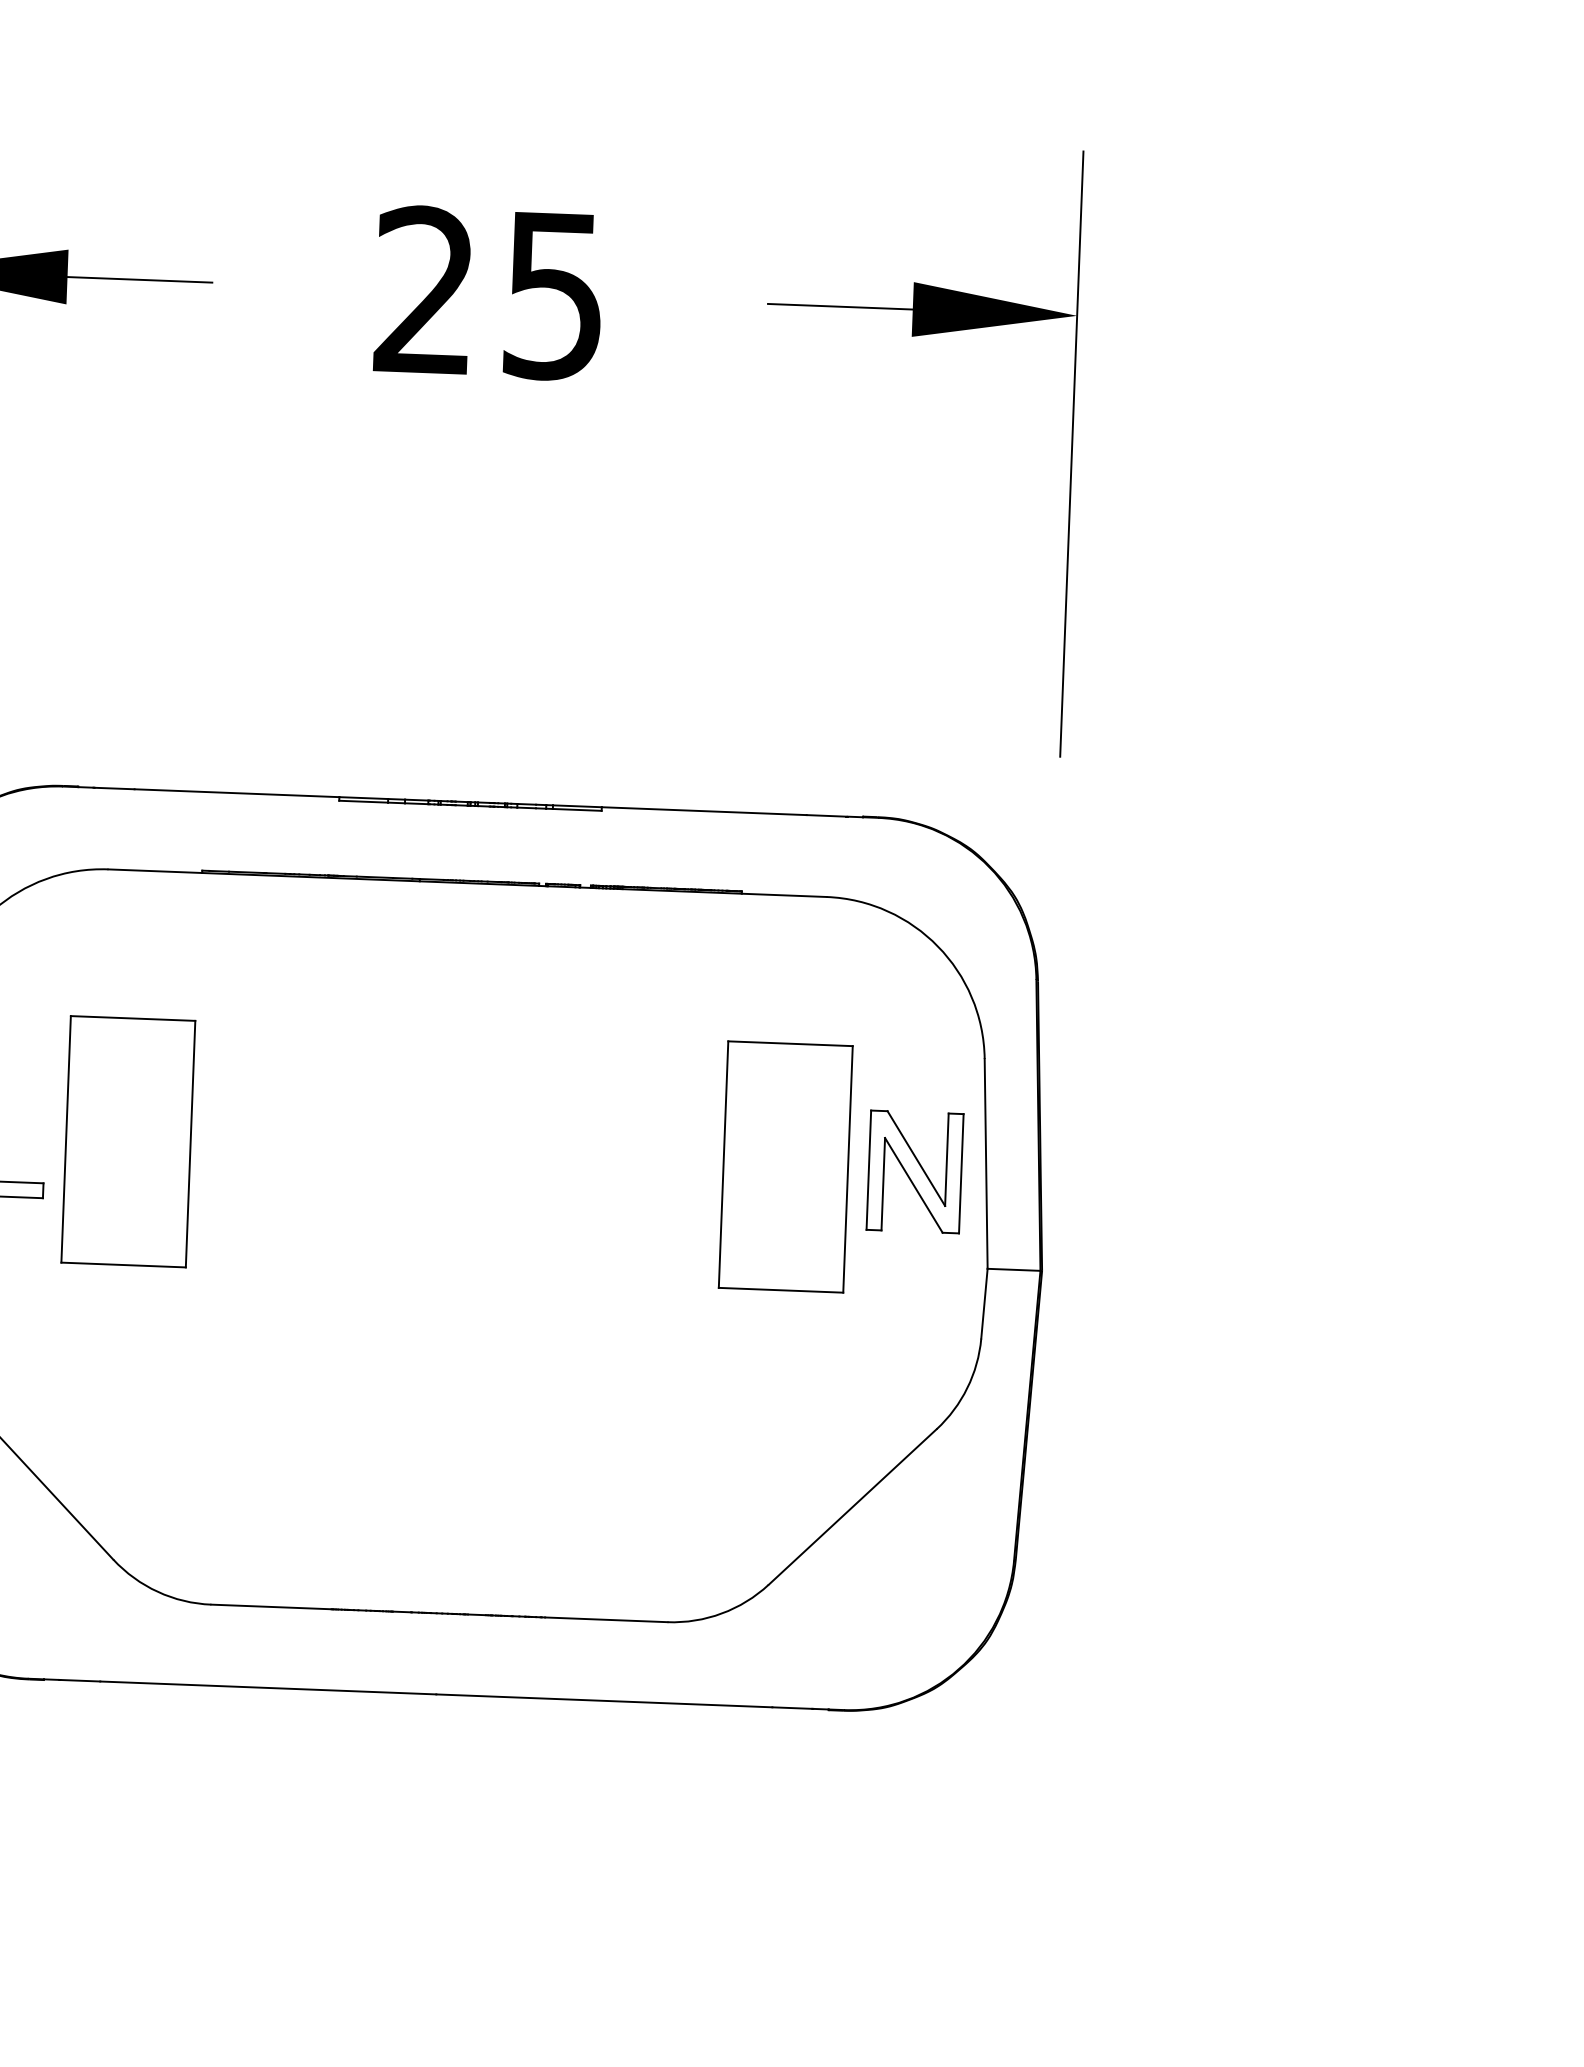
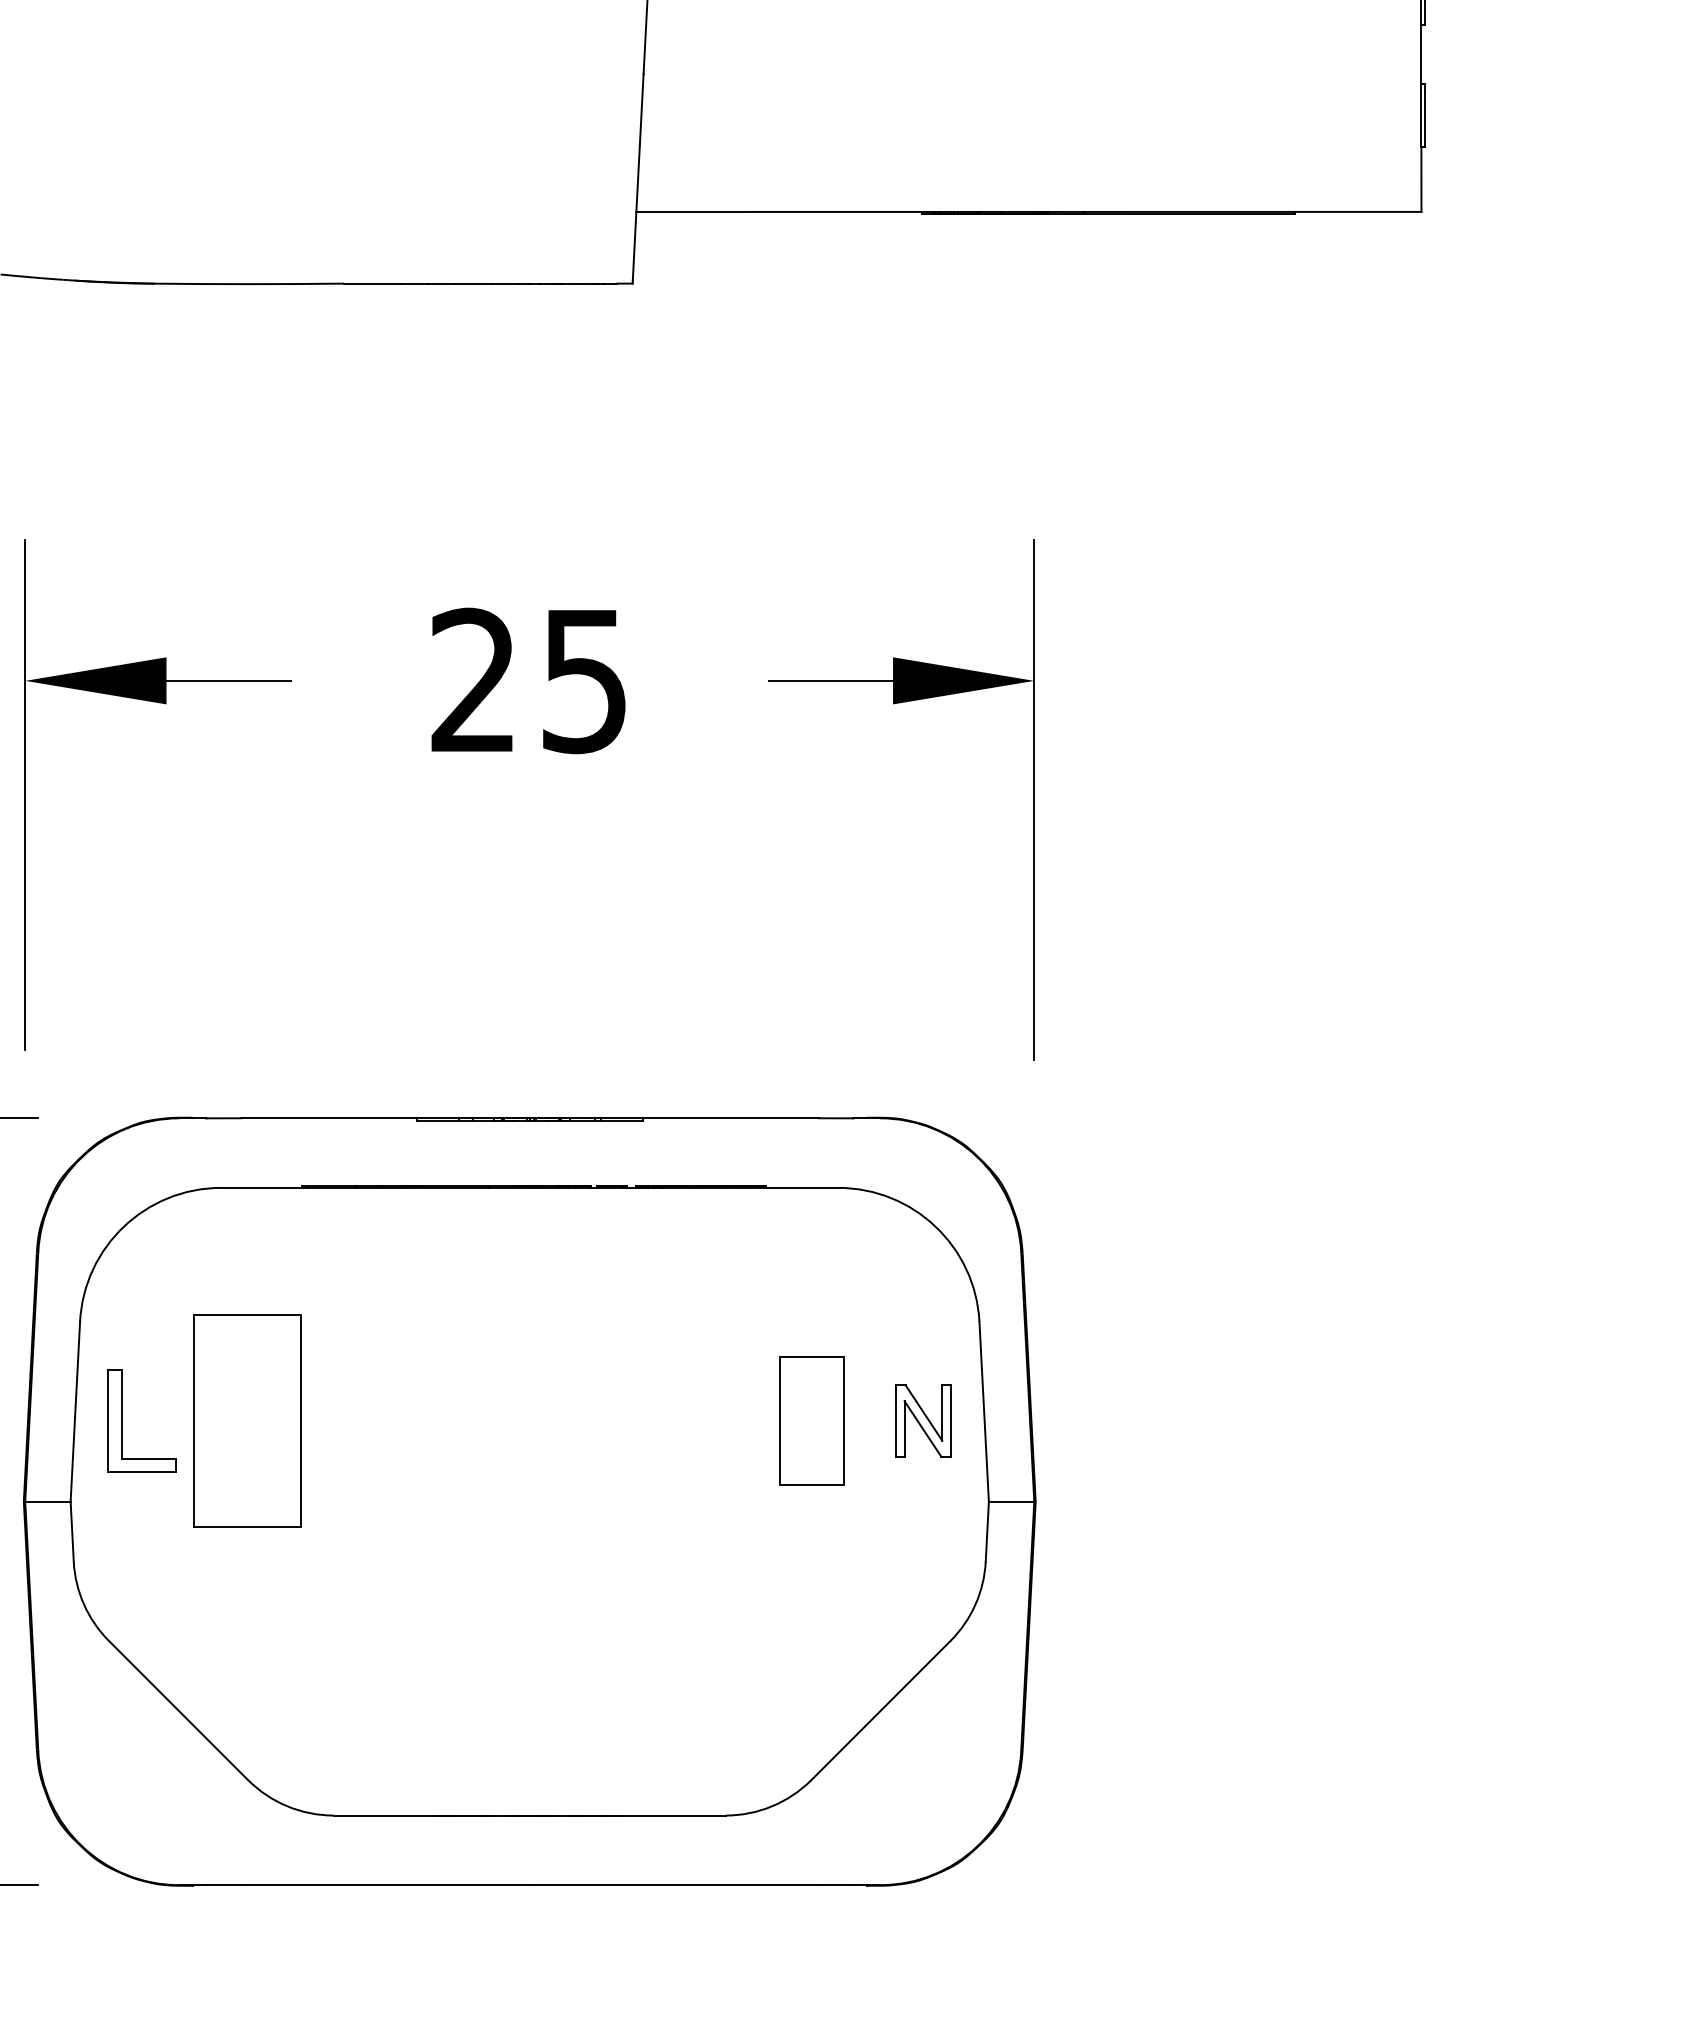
part: (786, 1166) -> (812, 1420), size x0.6
part: (915, 1171) -> (923, 1420), size x0.7

